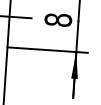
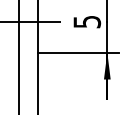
text: (58, 19) -> (87, 21), 8 -> 5

